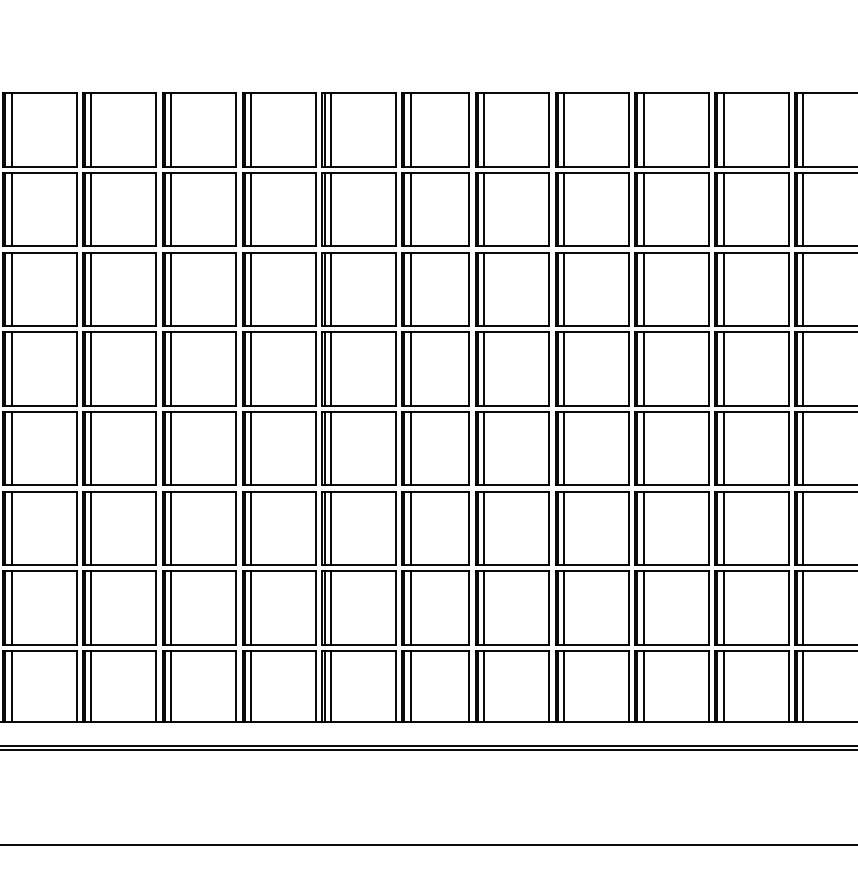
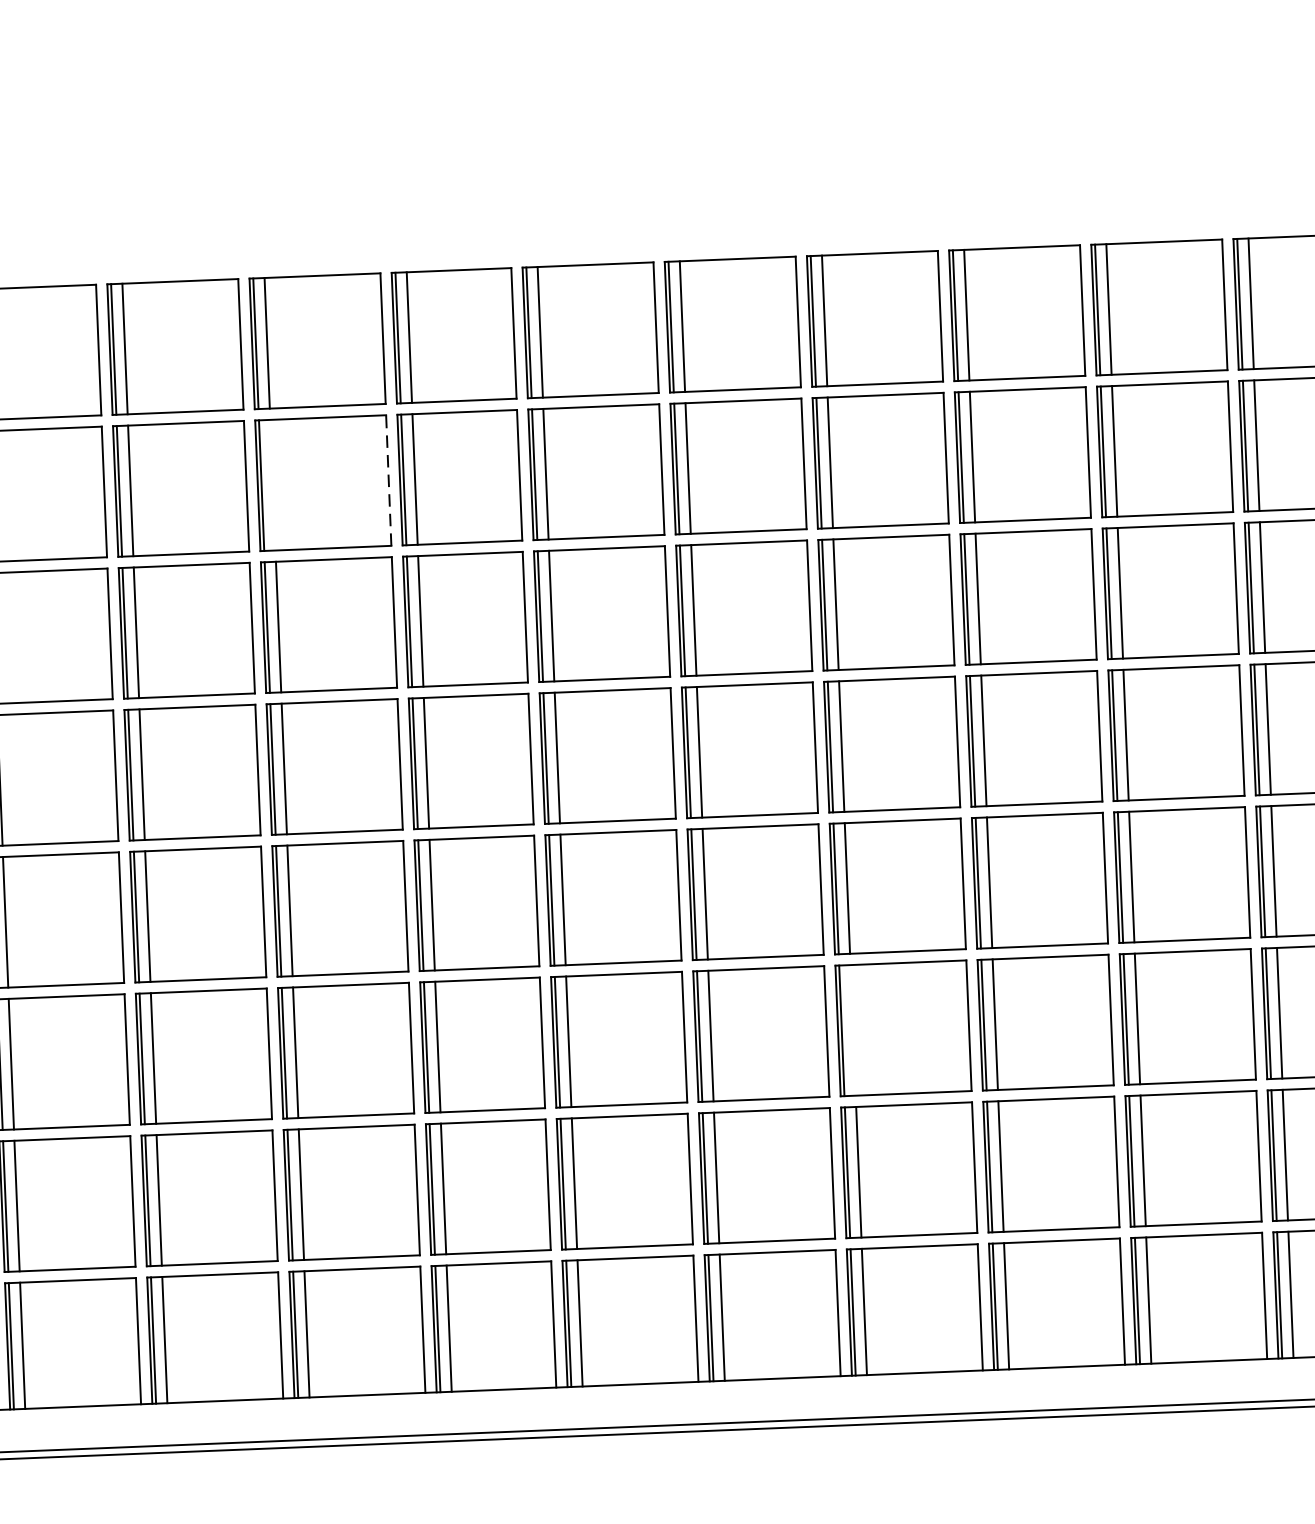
line: (330, 209) -> (272, 484), removed
line: (395, 209) -> (388, 480), solid -> dashed
line: (643, 527) -> (852, 1029), removed

